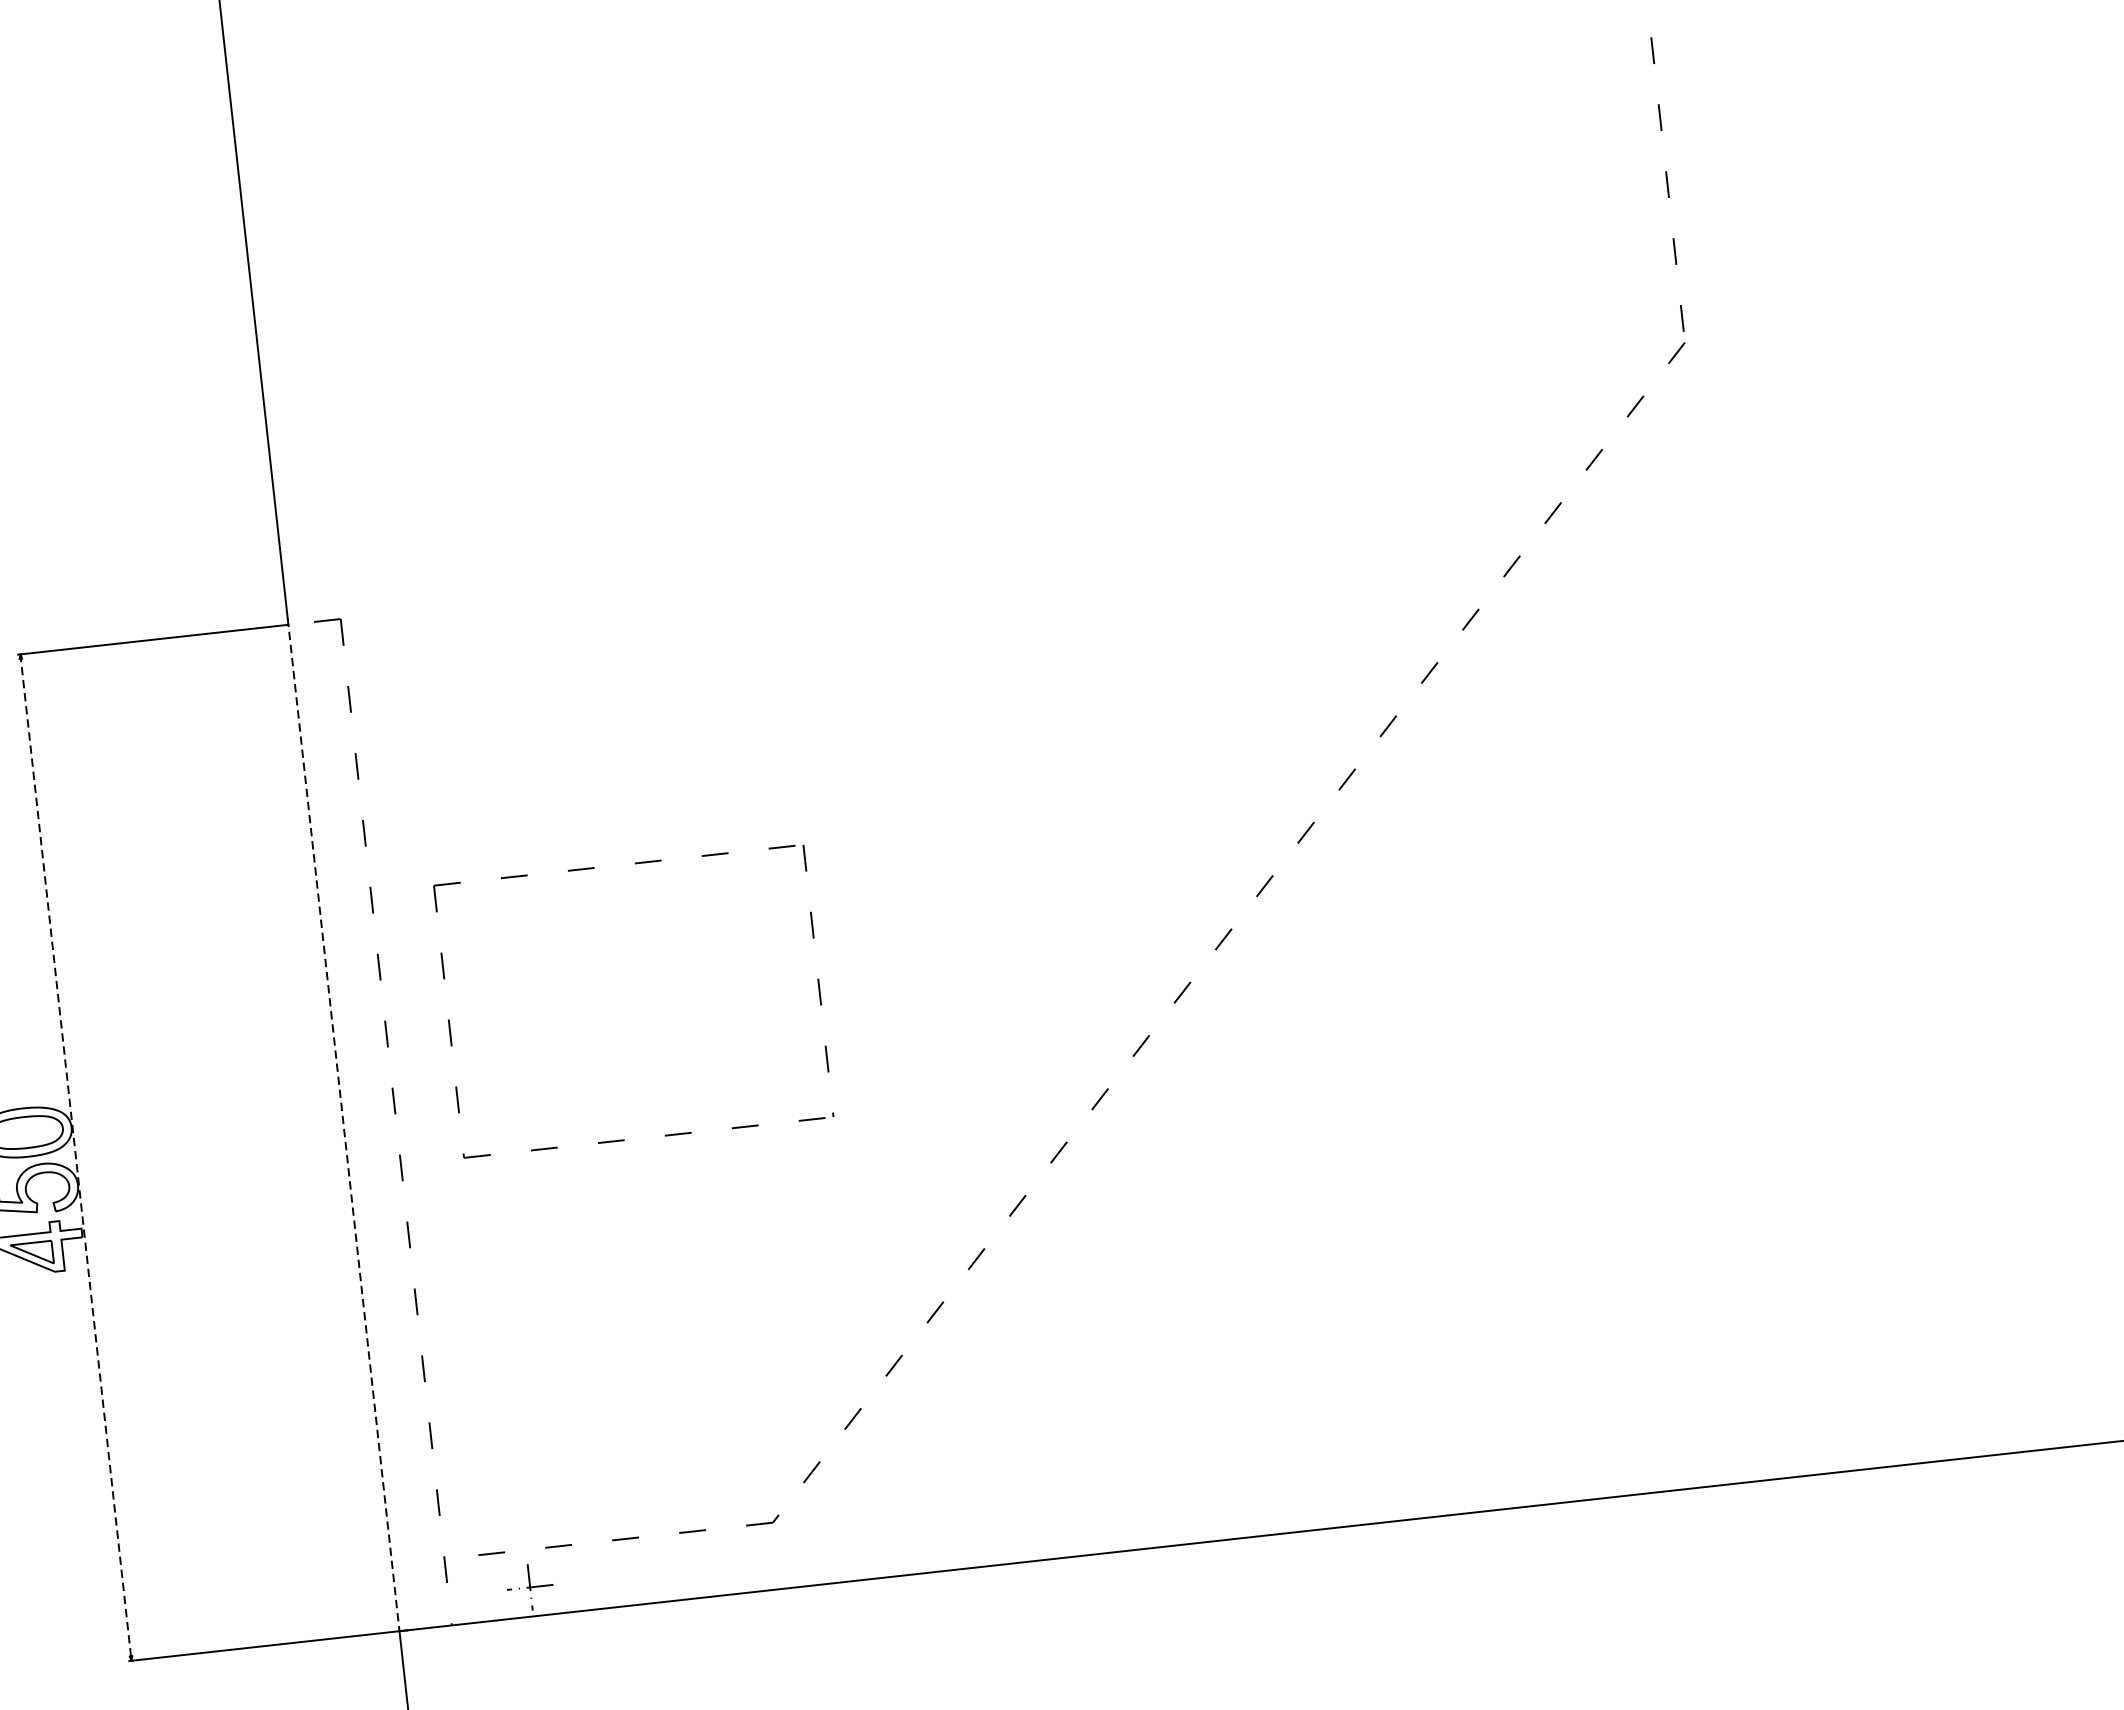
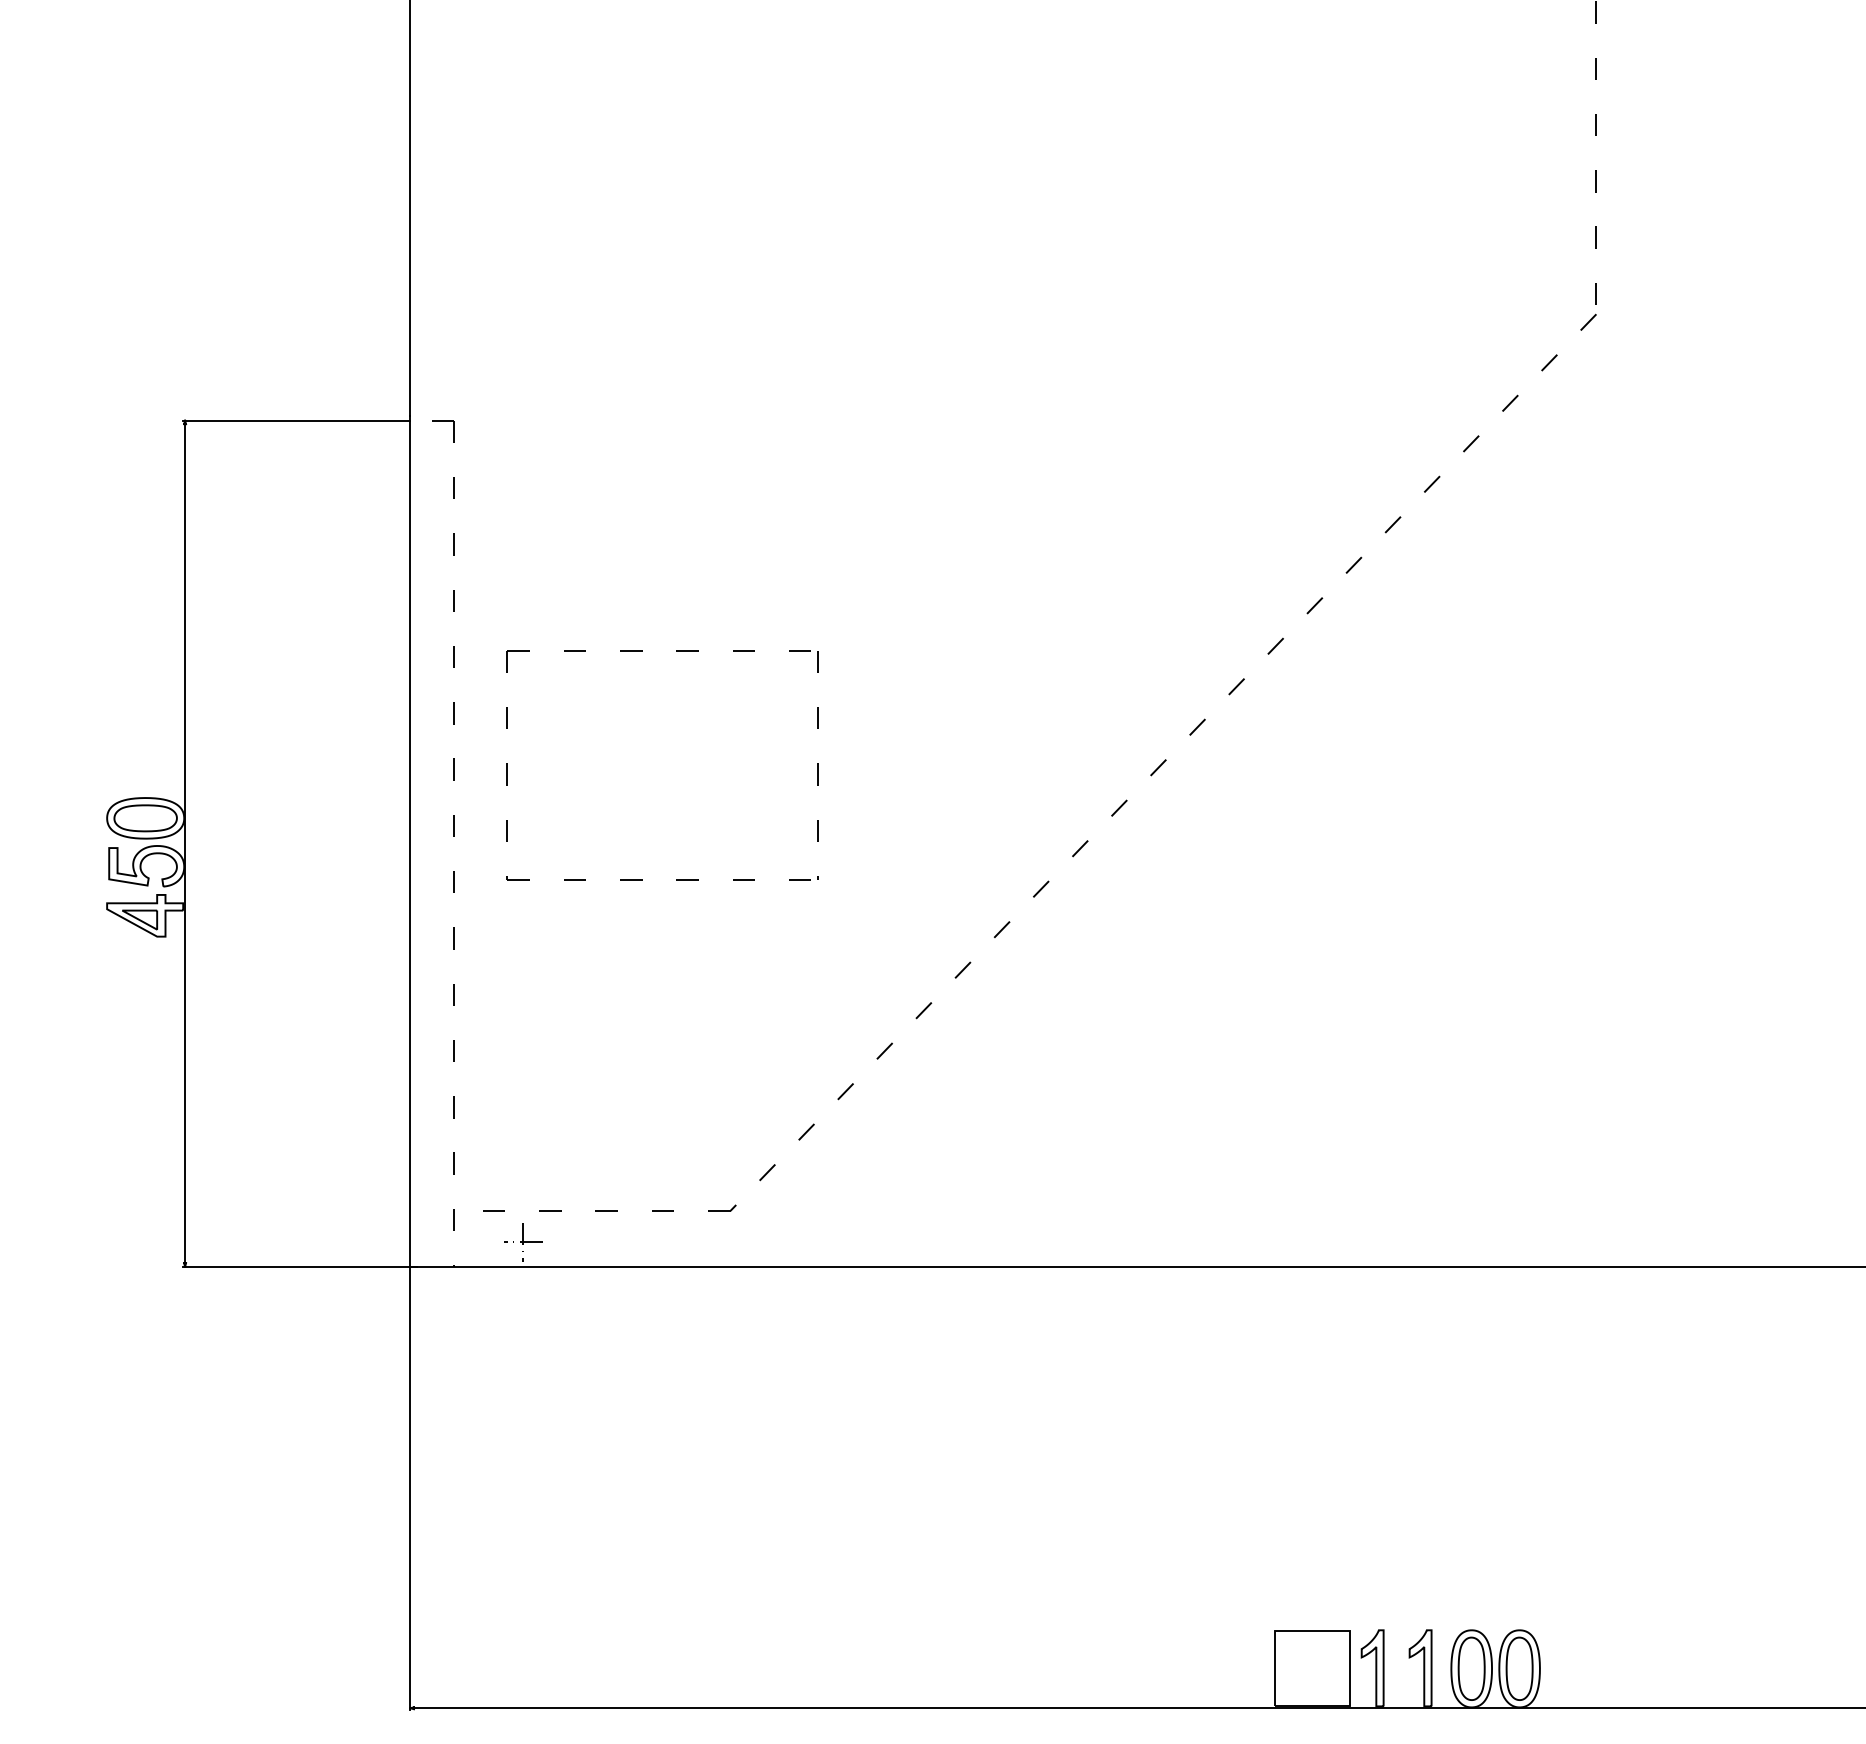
line: (343, 1125) -> (410, 841), dashed -> solid
line: (76, 1157) -> (185, 843), dashed -> solid

